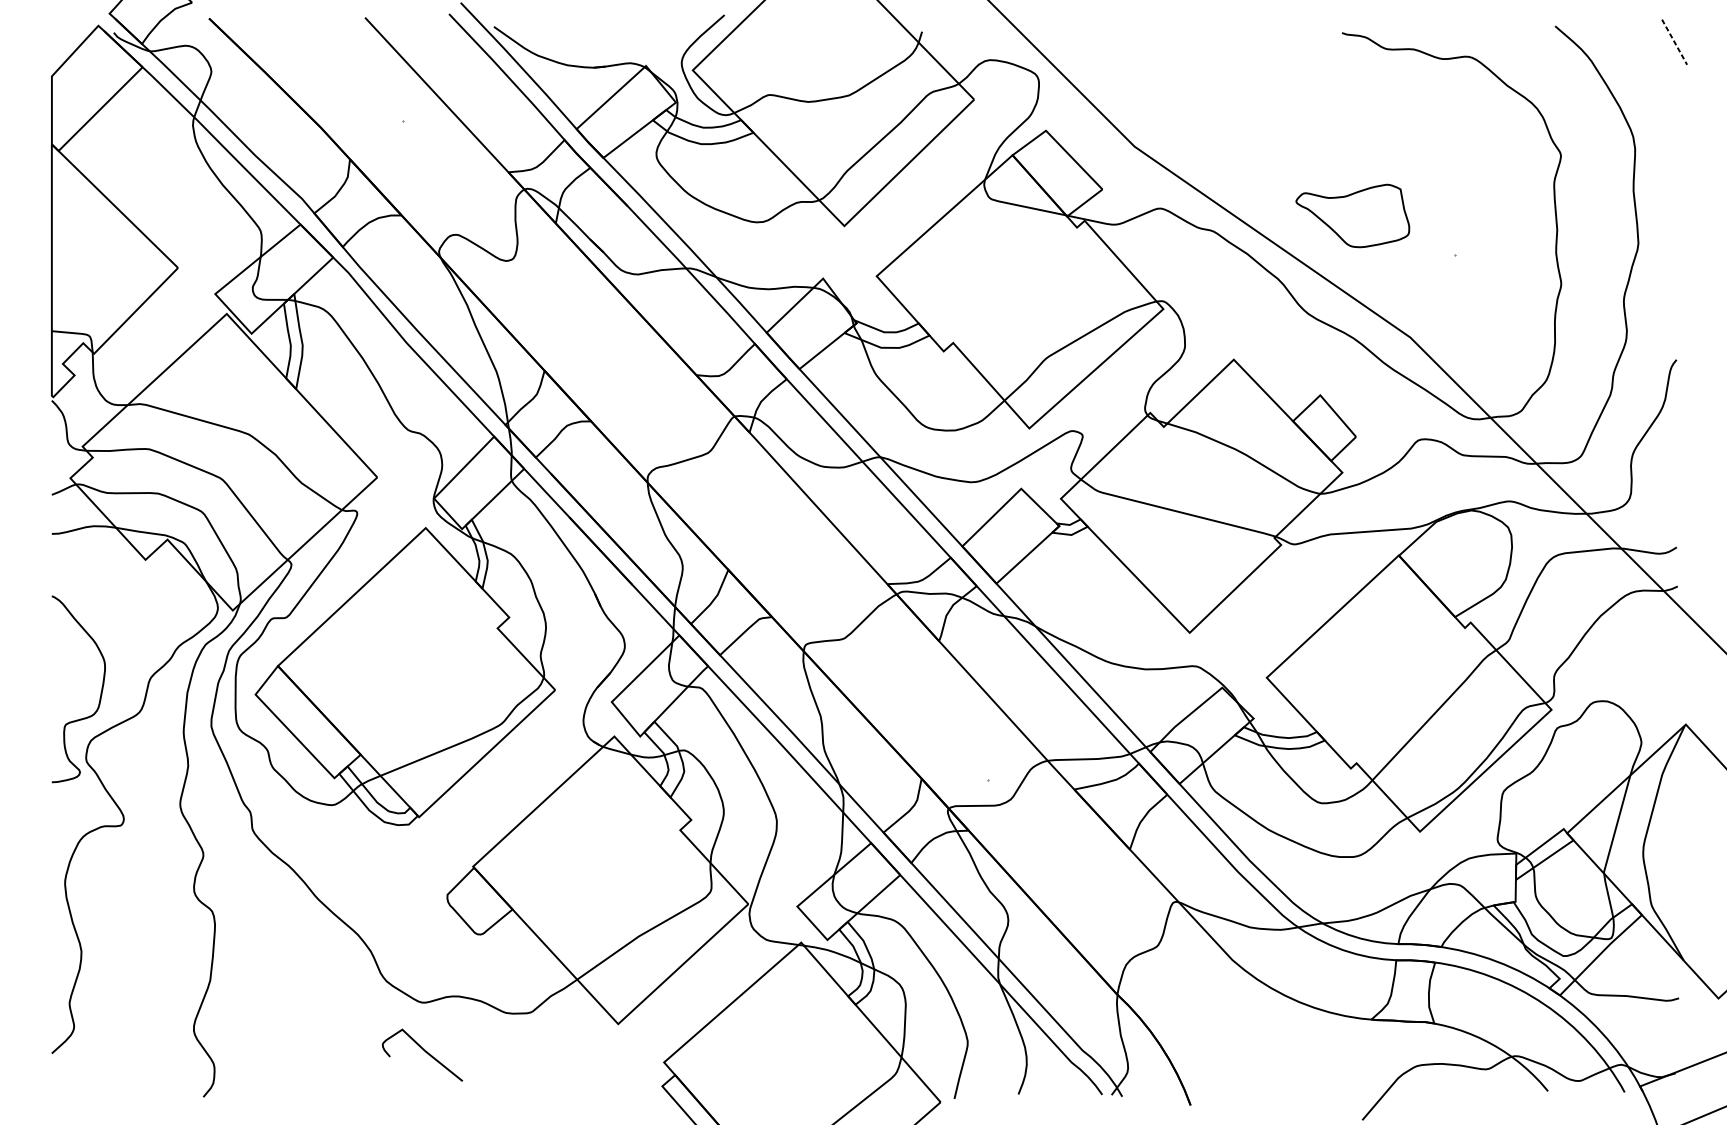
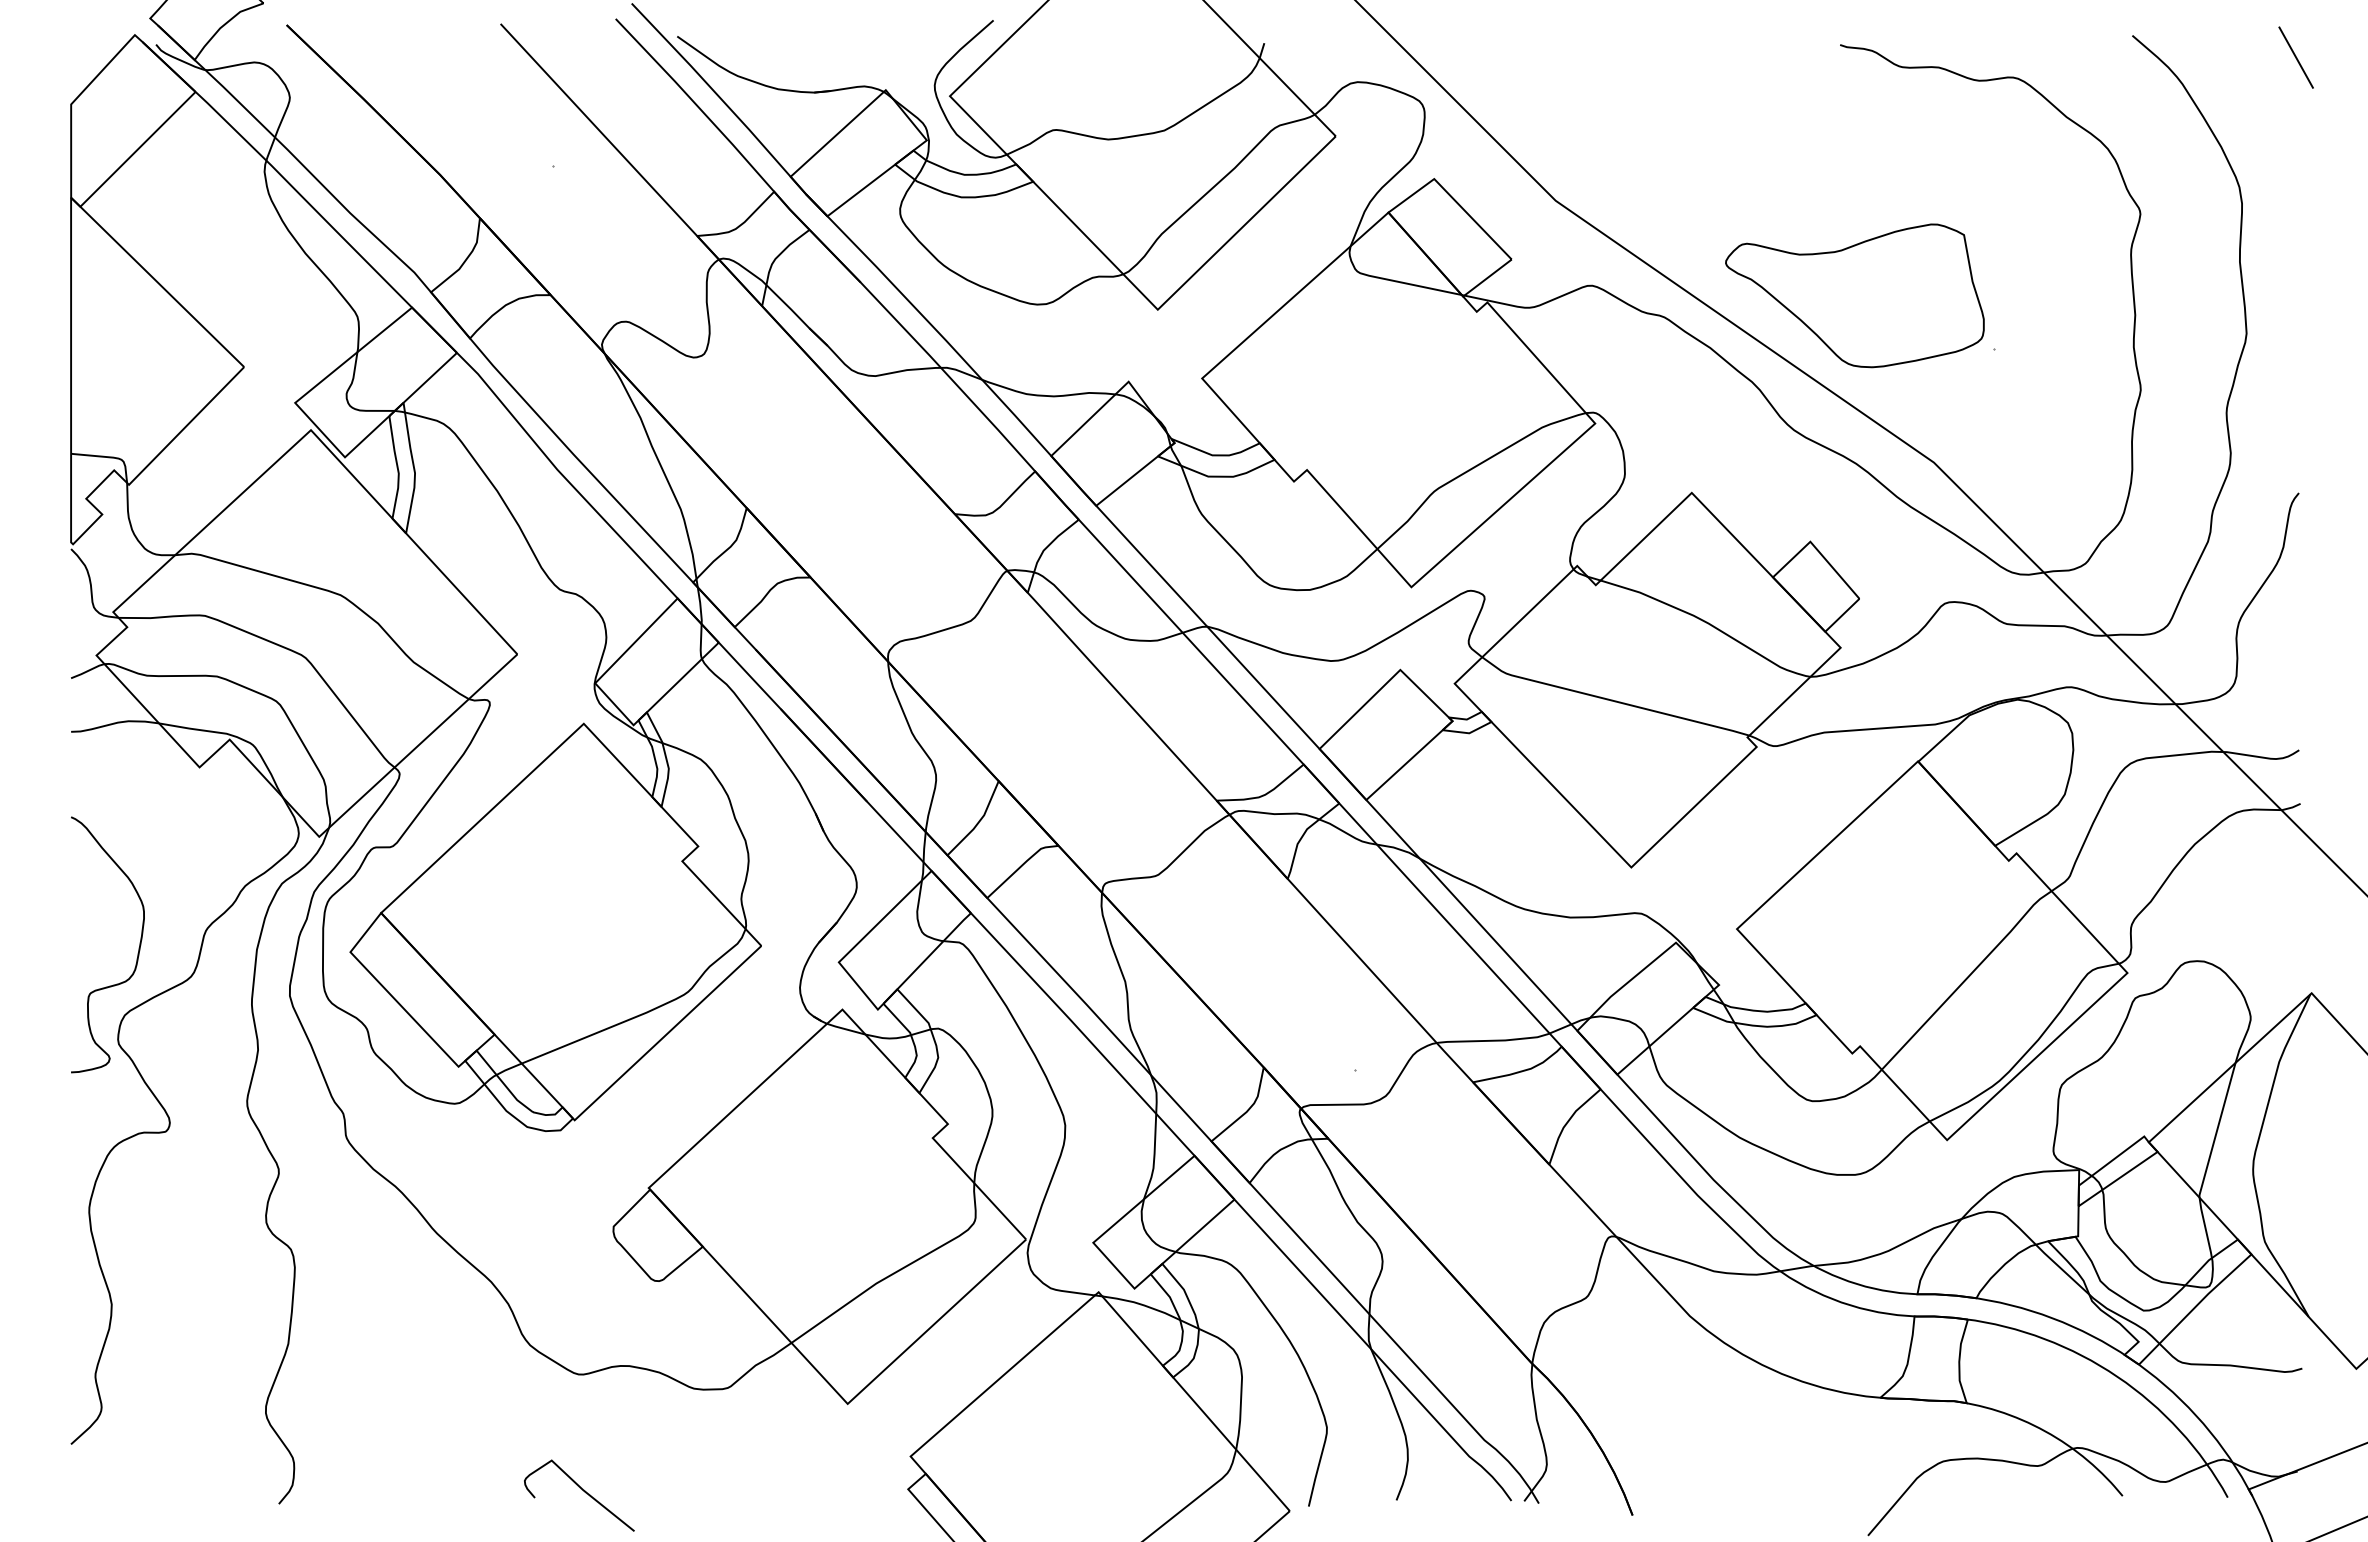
line: (1674, 42) -> (2296, 58), dashed -> solid
part: (1352, 215) -> (1854, 295), size x1.67
curve: (425, 1052) -> (583, 1491), moved

